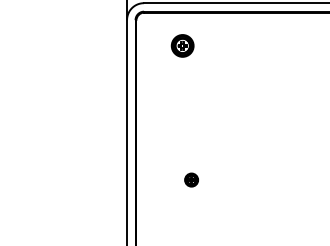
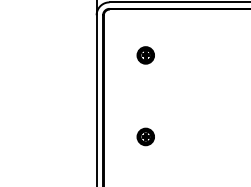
part: (182, 45) -> (145, 55), moved
part: (191, 179) -> (145, 136), size x1.67

